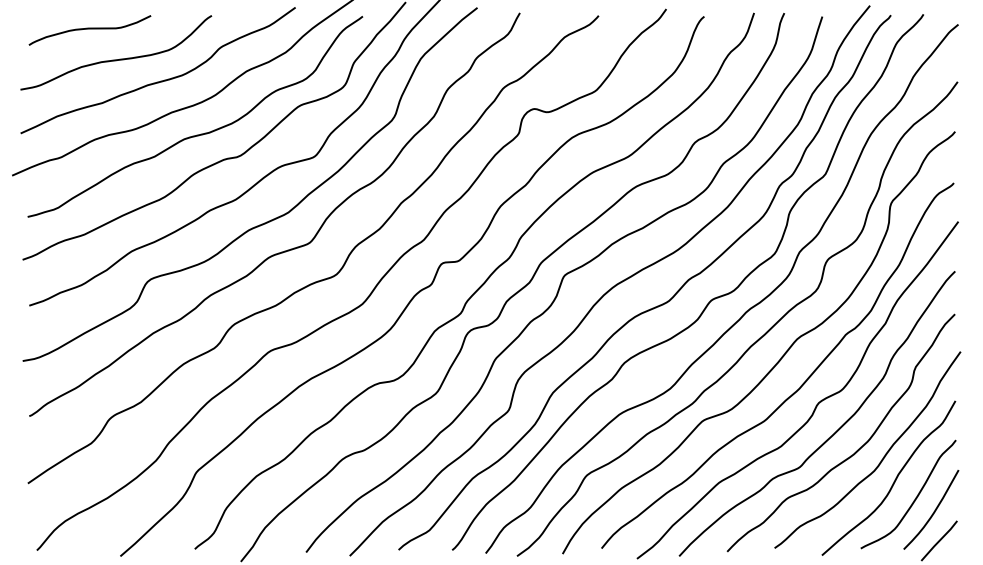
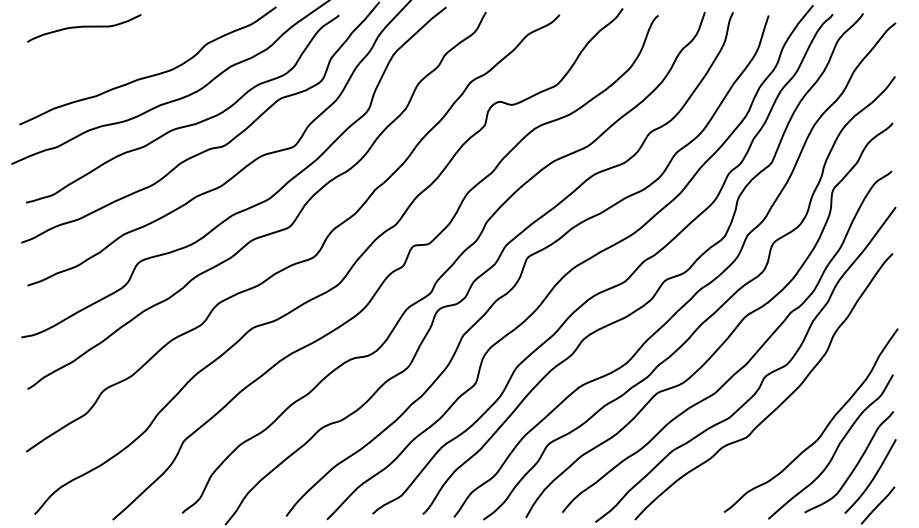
curve: (119, 58) -> (111, 54), removed
curve: (857, 449) -> (801, 420), removed

